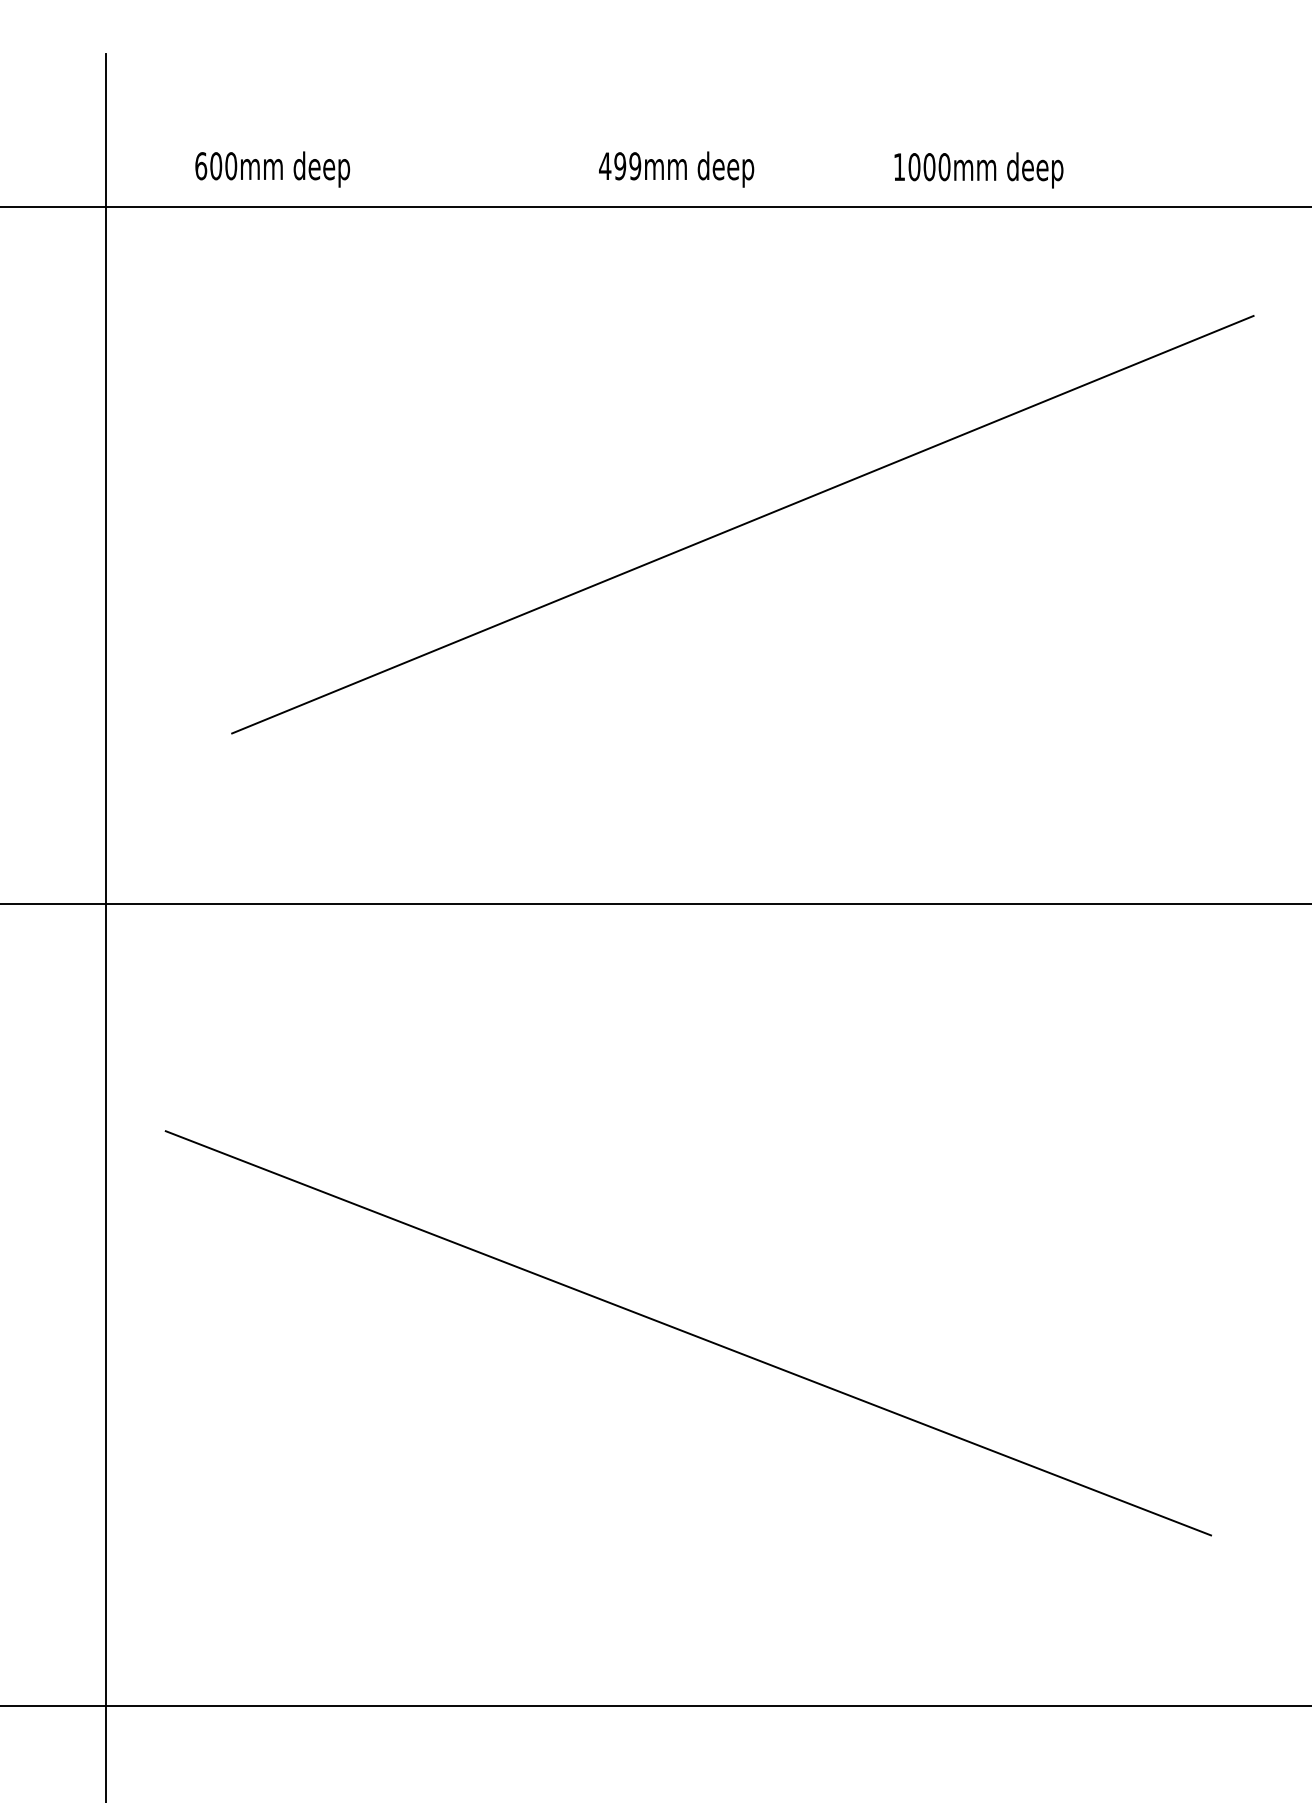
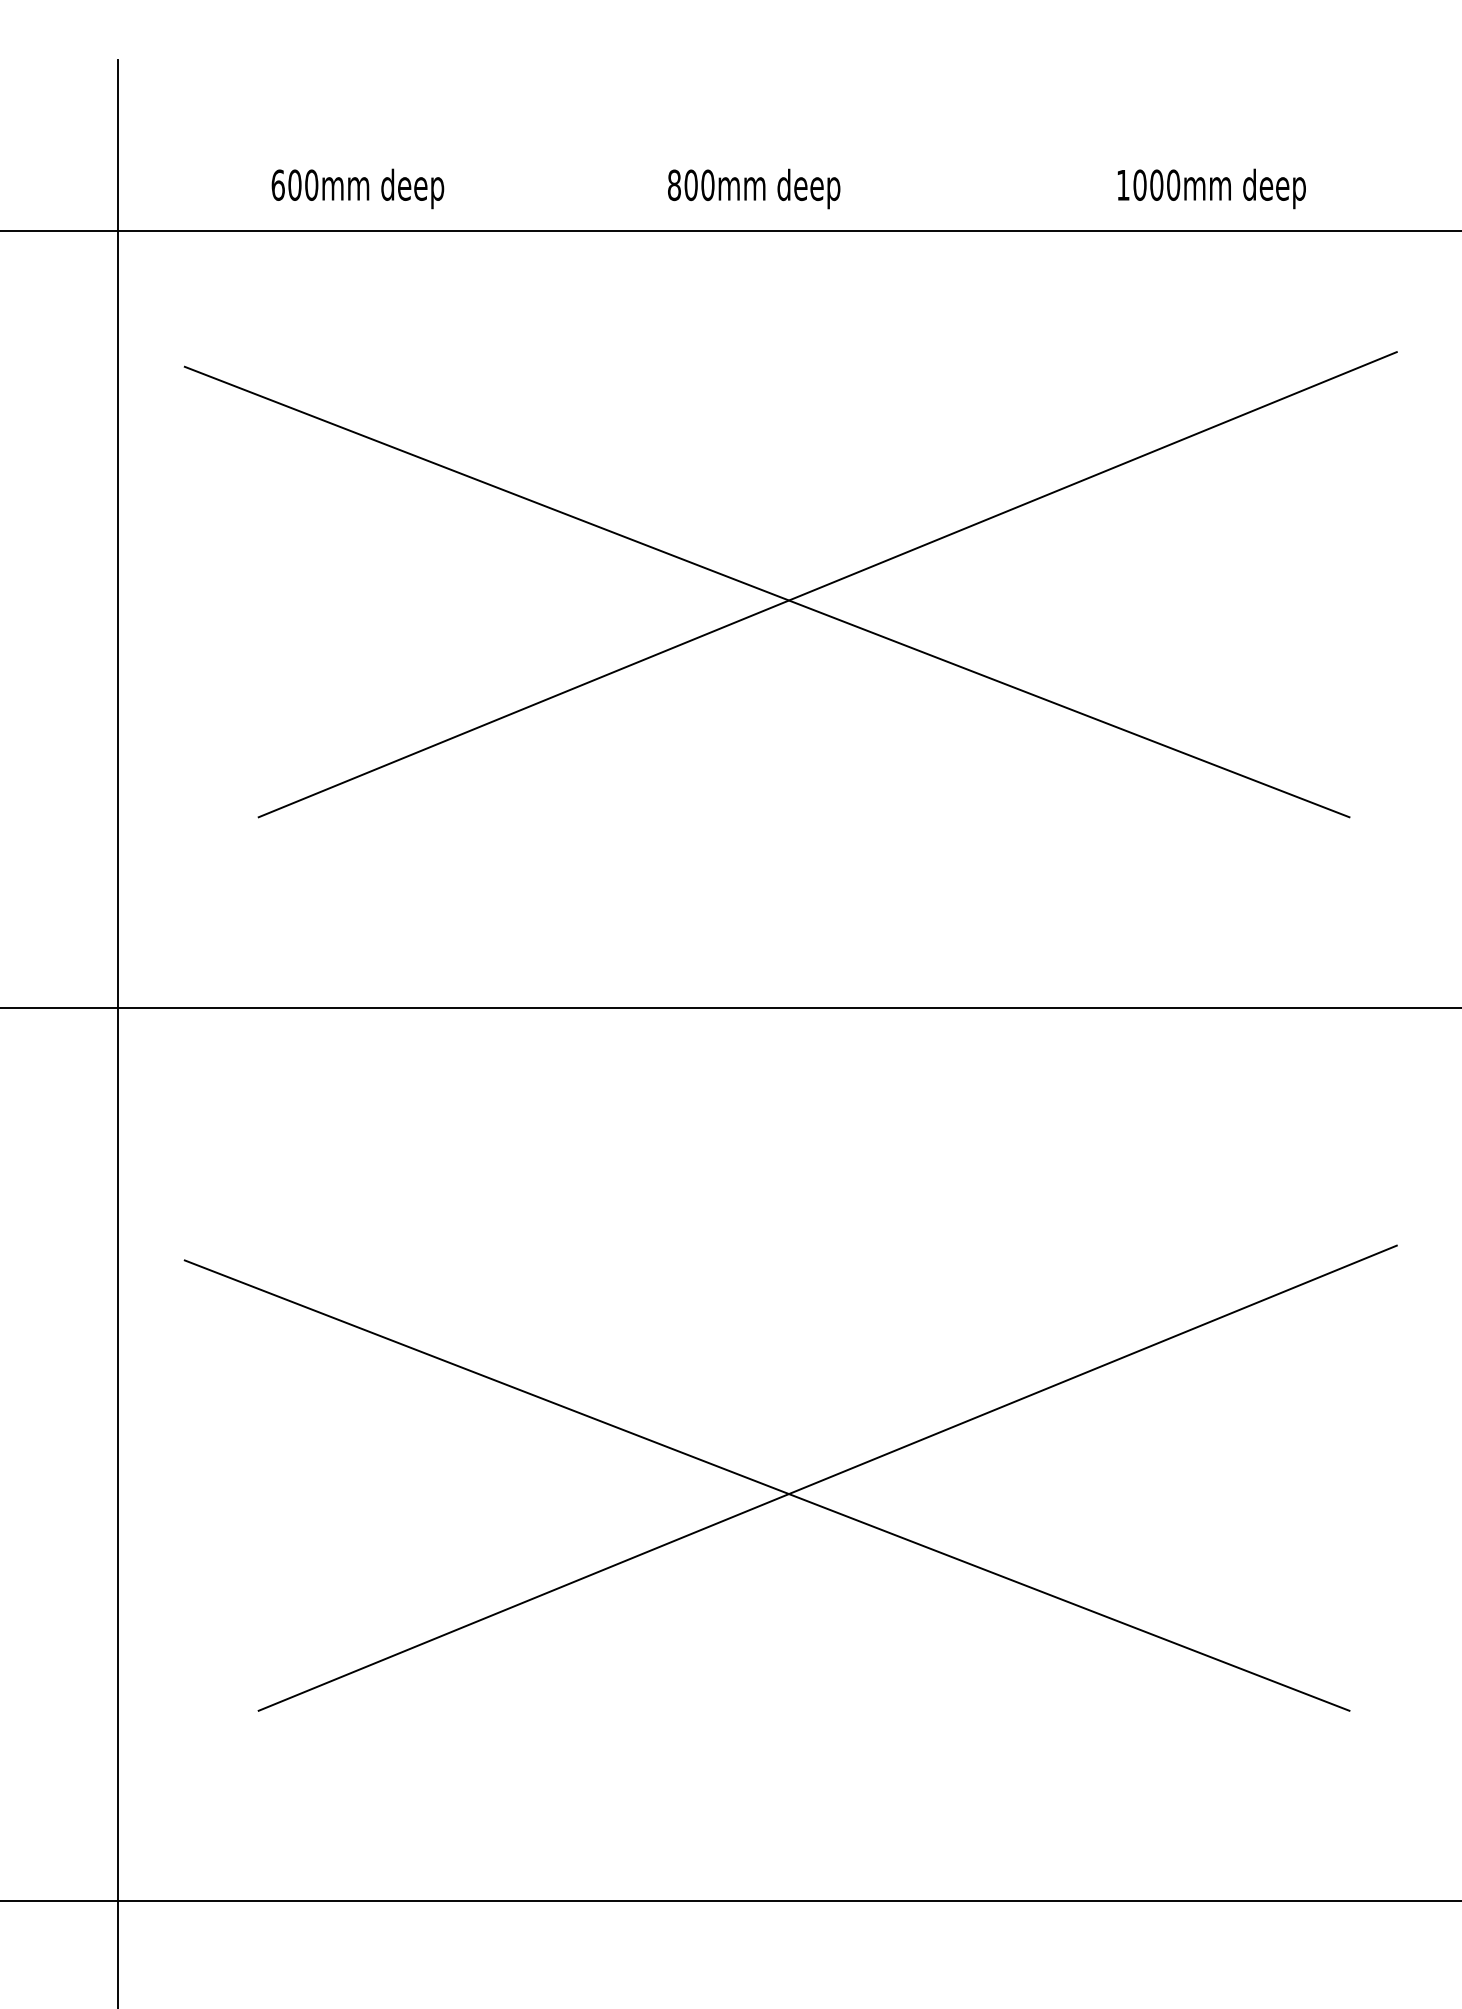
text: (619, 166) -> (690, 185), 499mm -> 800mm
text: (272, 169) -> (357, 188), moved
text: (978, 170) -> (1211, 188), moved
line: (687, 530) -> (766, 591), added
line: (742, 1326) -> (827, 1477), added

